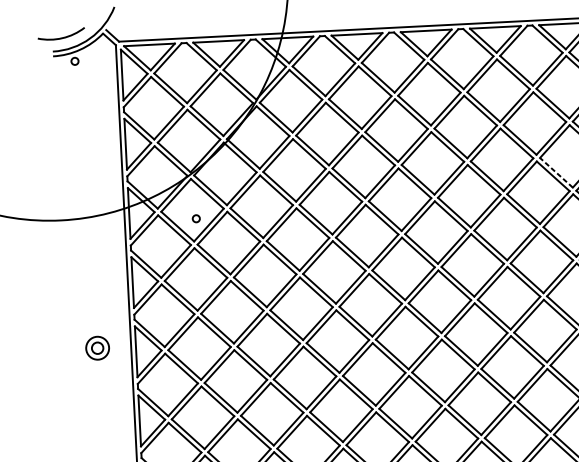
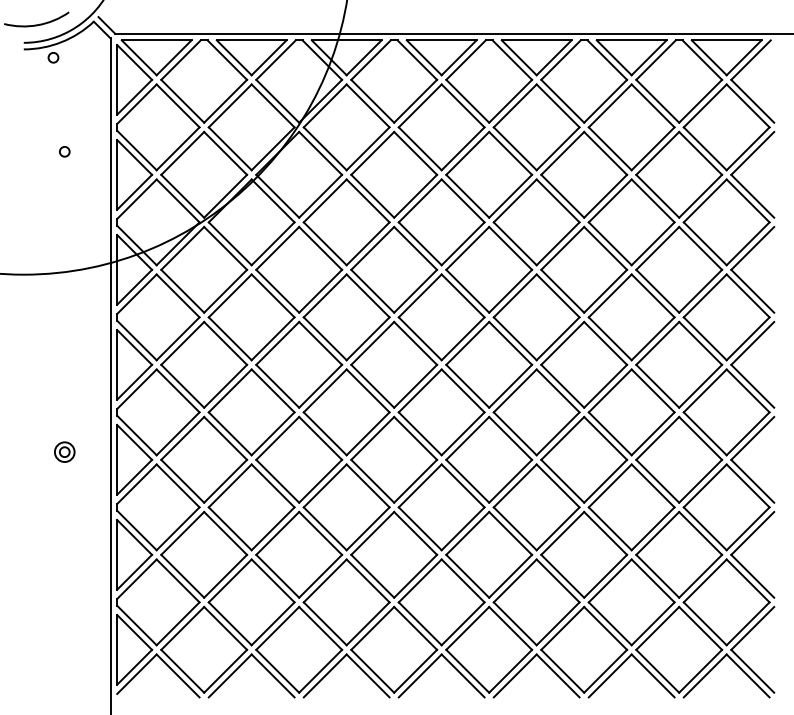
line: (555, 172) -> (704, 243), dashed -> solid
circle: (196, 218) -> (64, 151), moved
part: (97, 347) -> (64, 451), size x0.62

